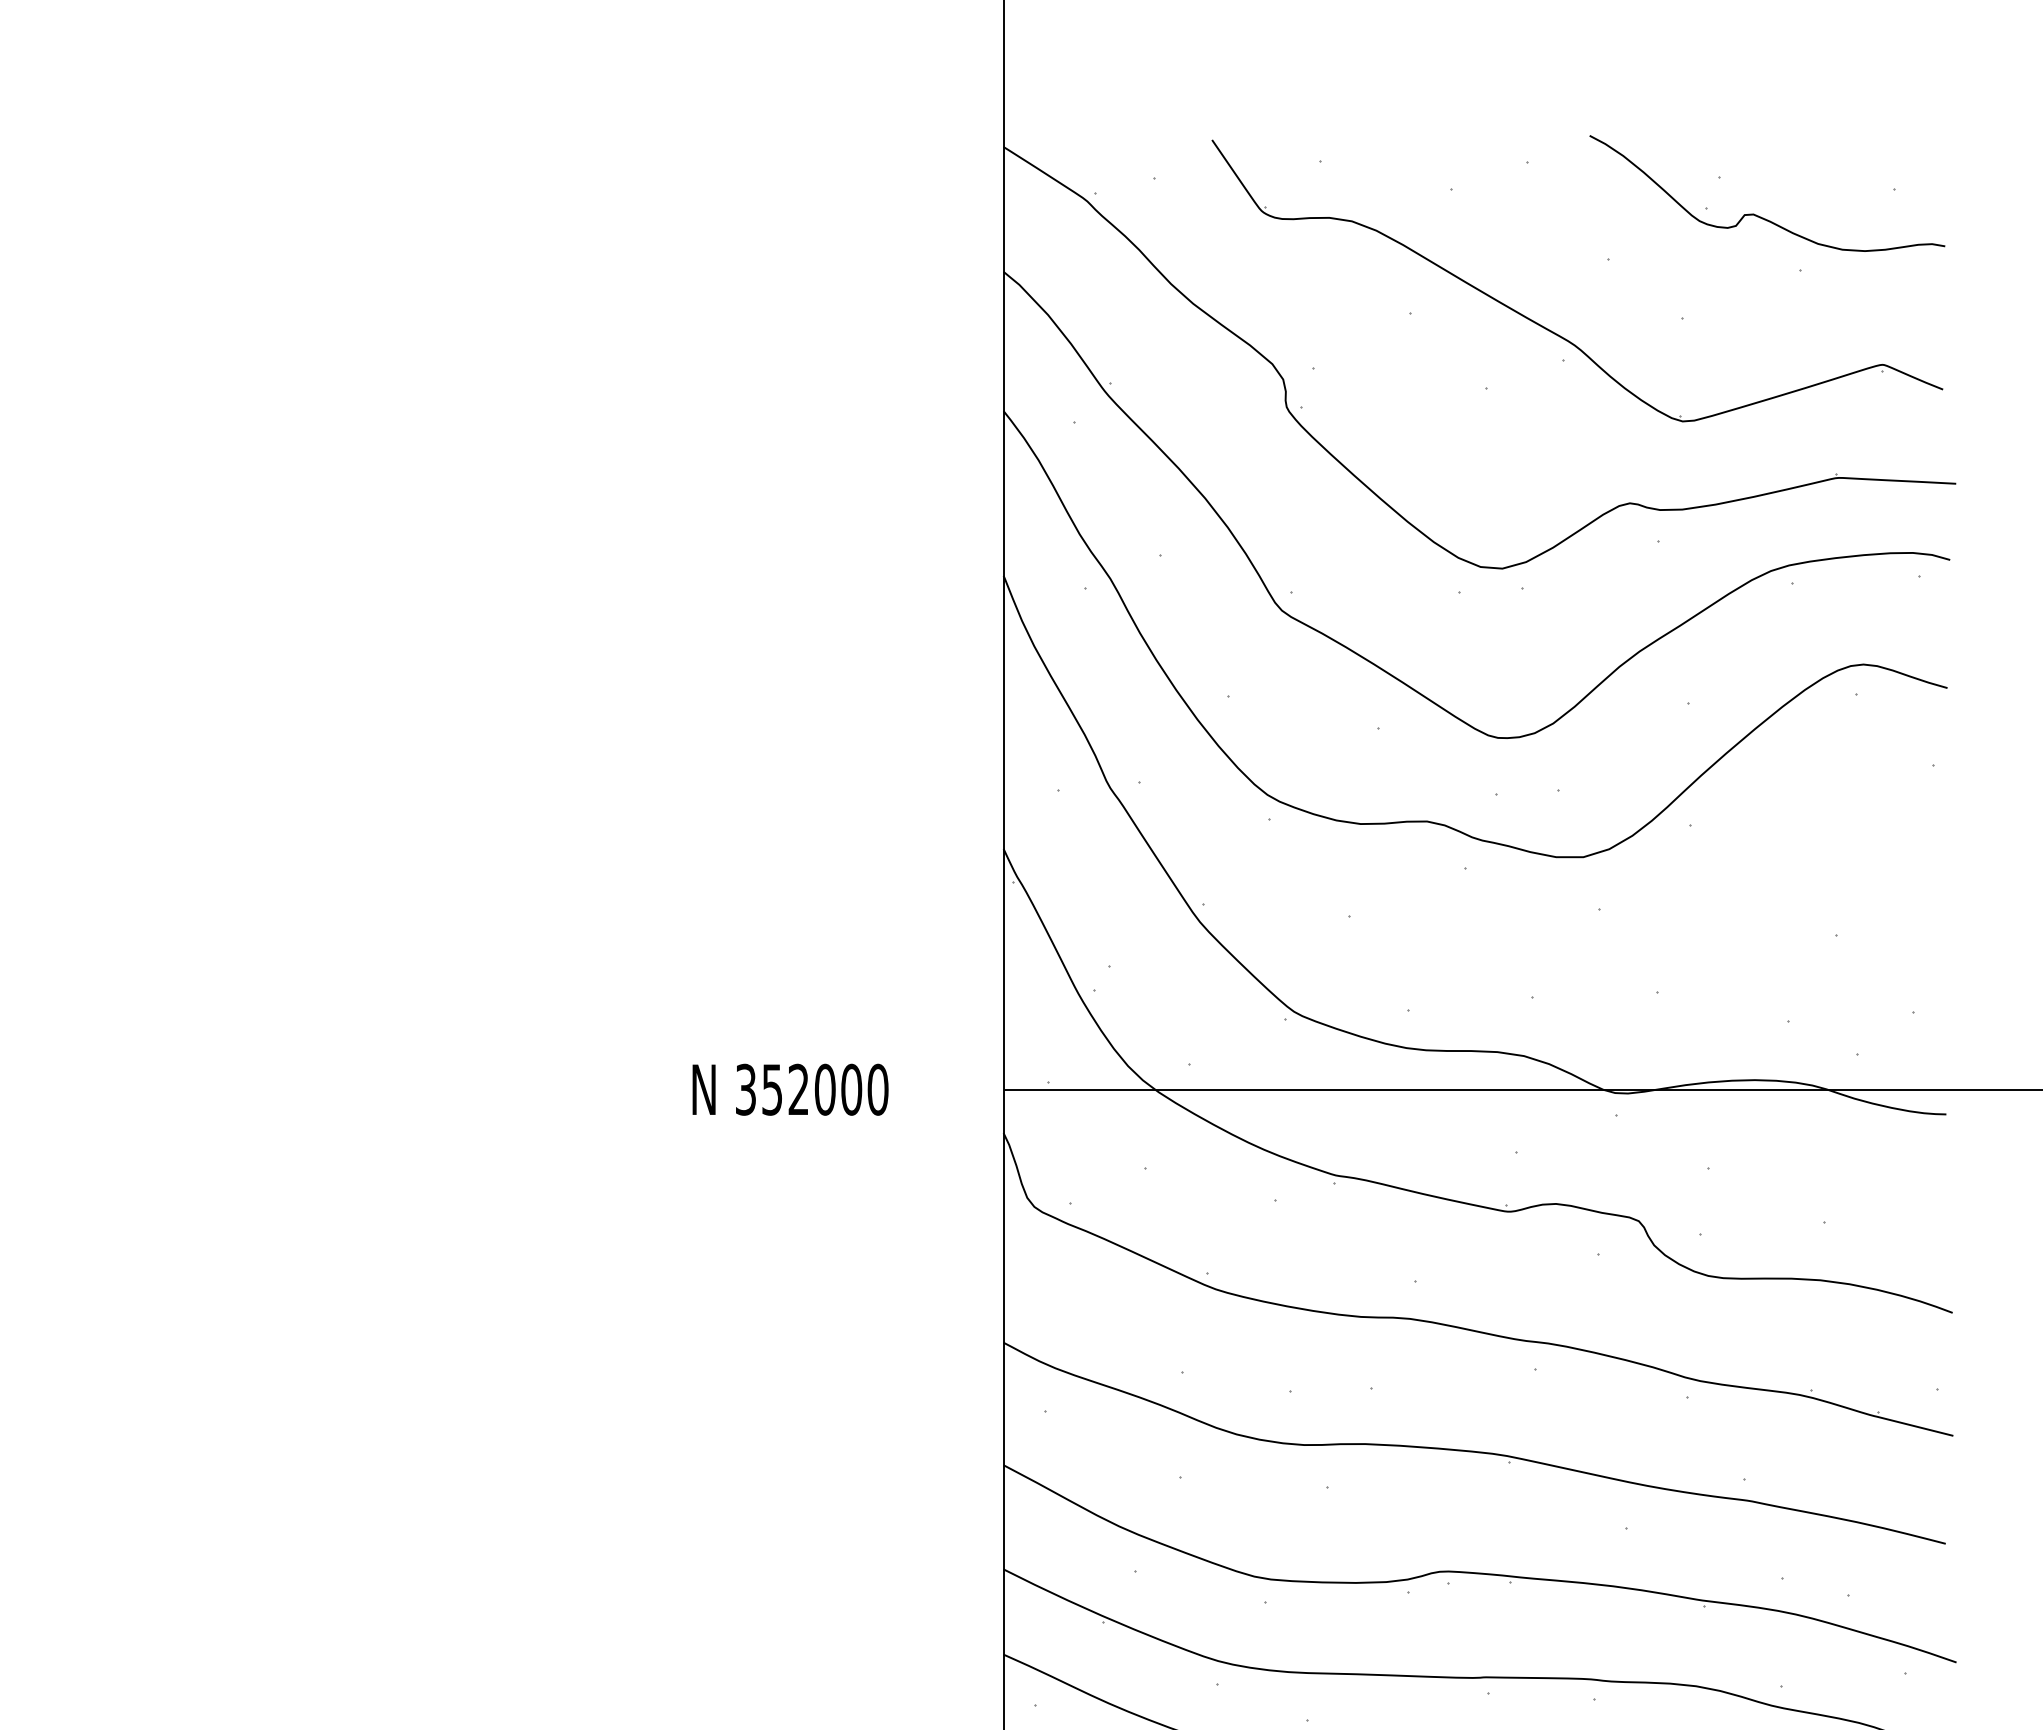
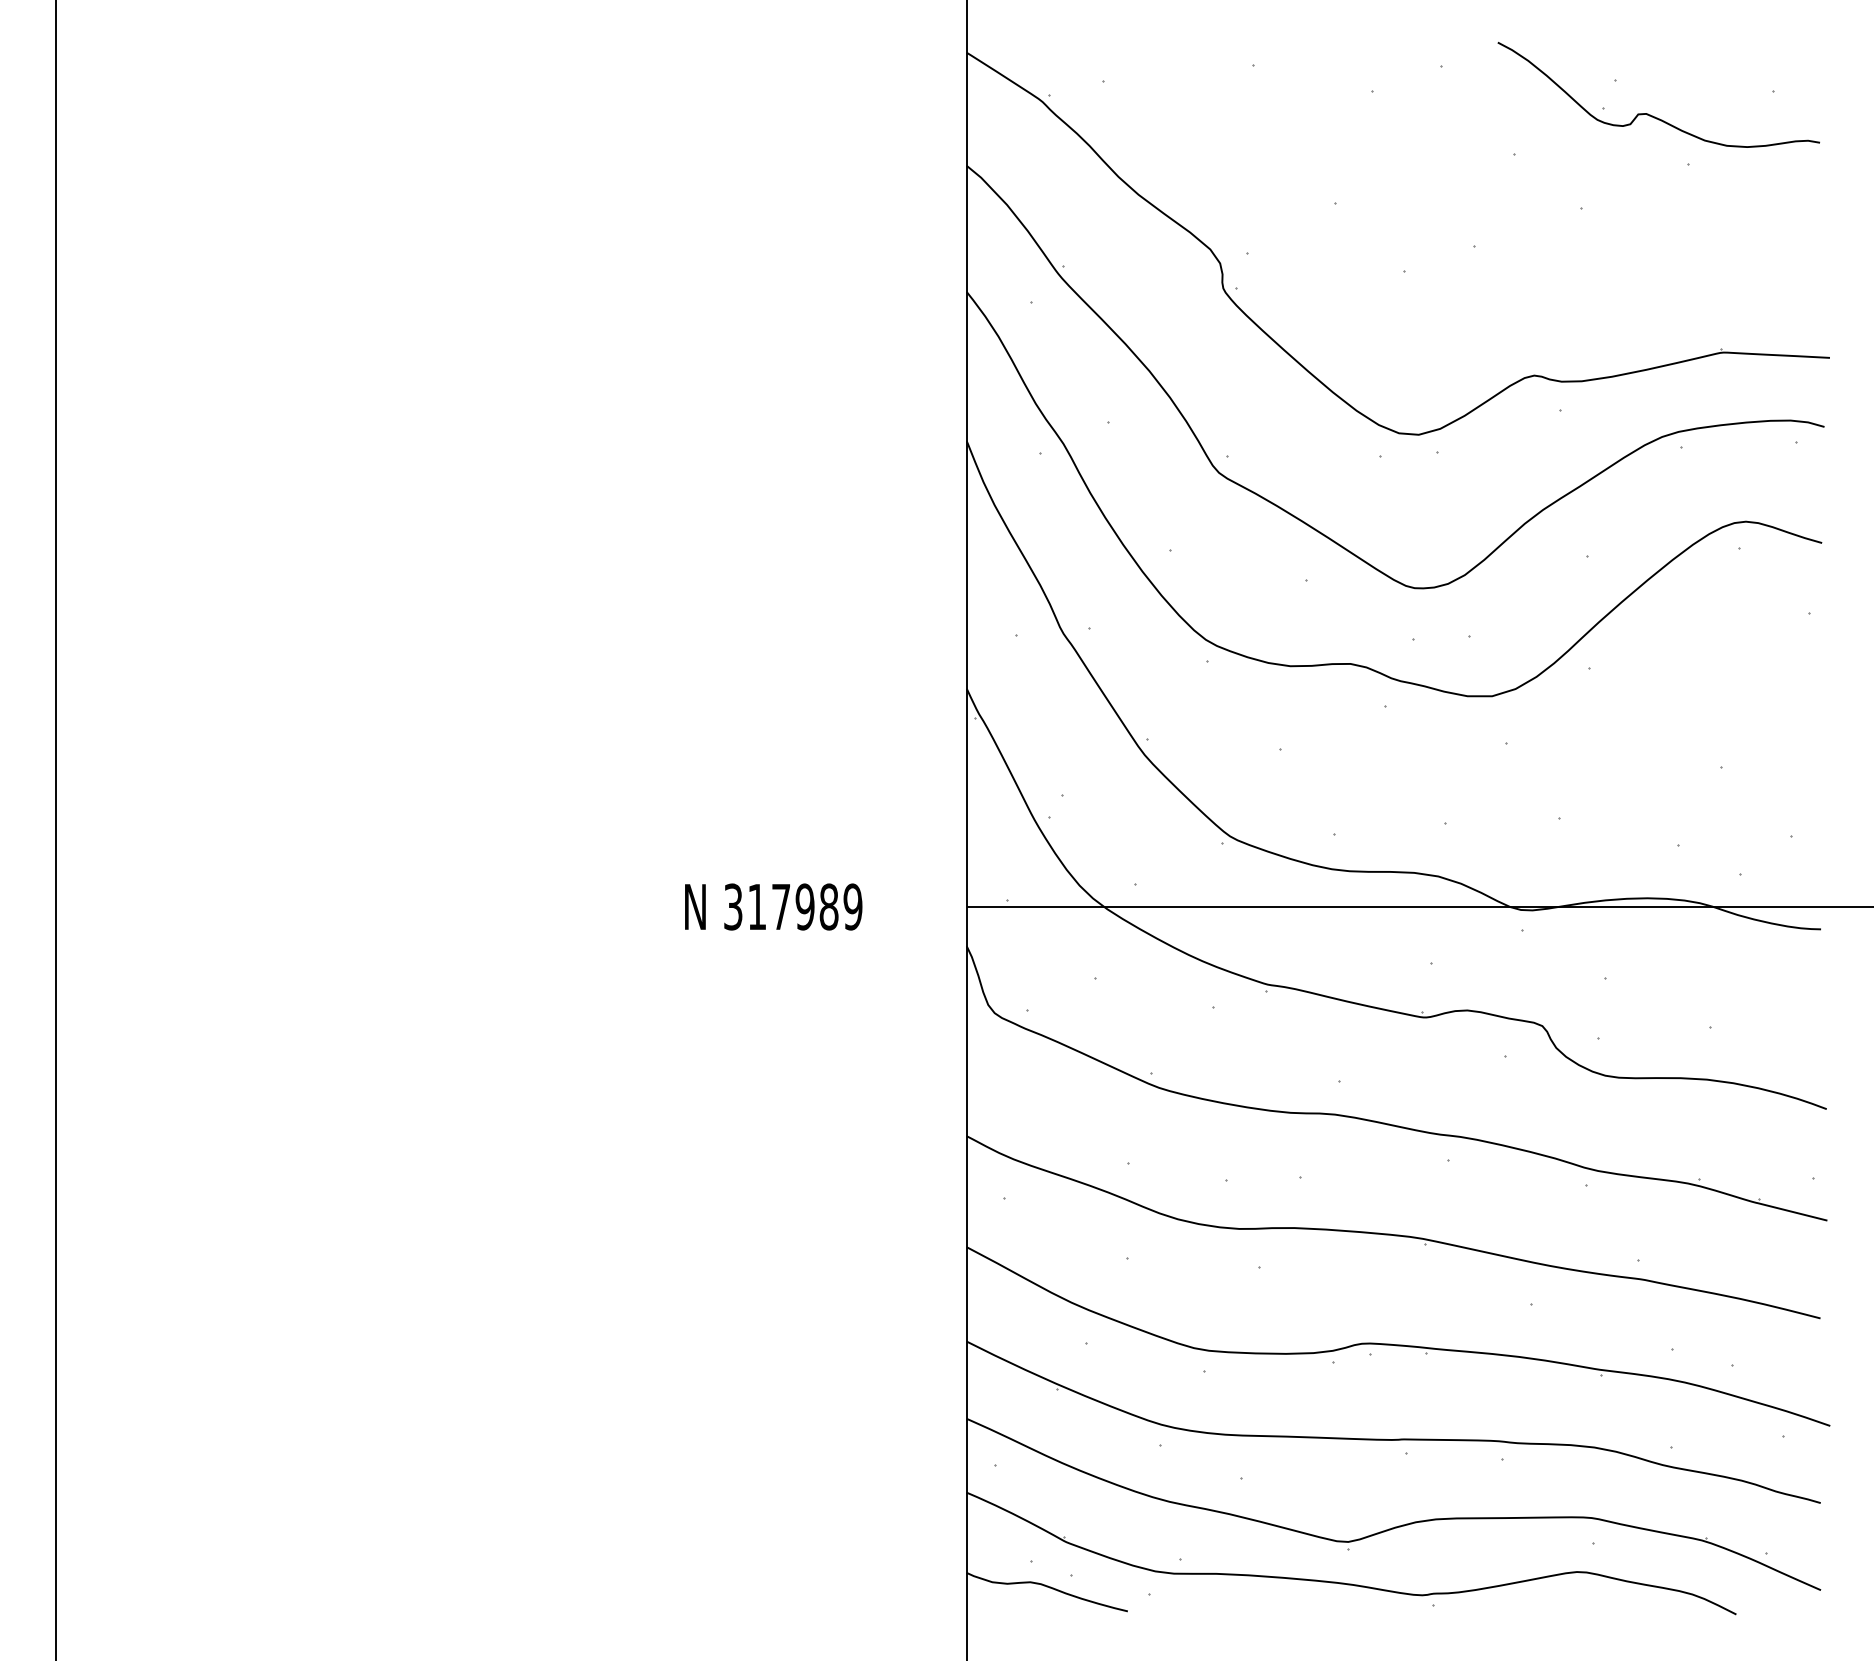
part: (1552, 331) -> (1464, 219), removed
text: (825, 1089) -> (805, 906), 352000 -> 317989

